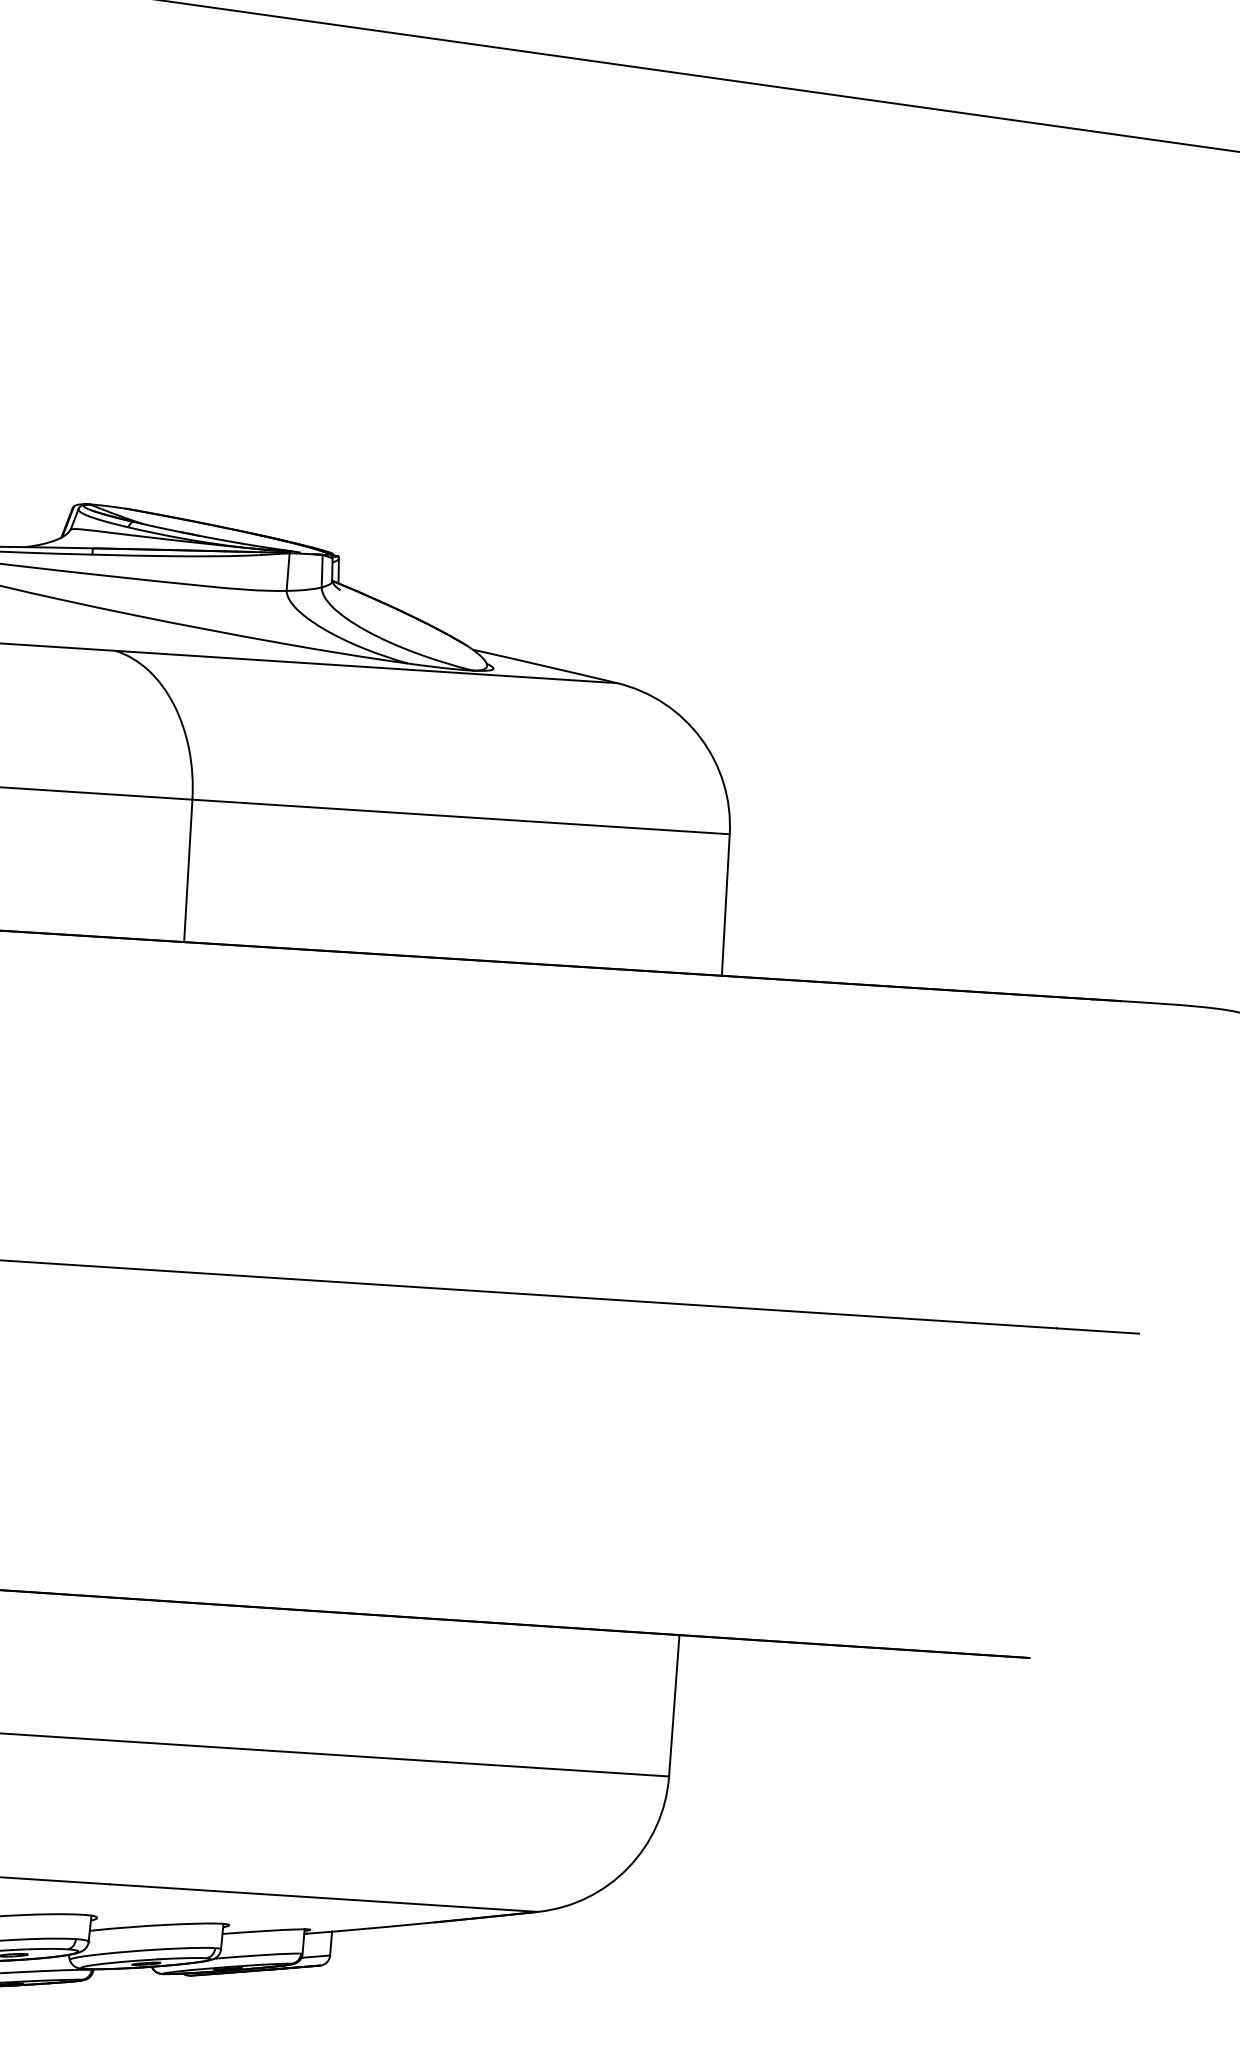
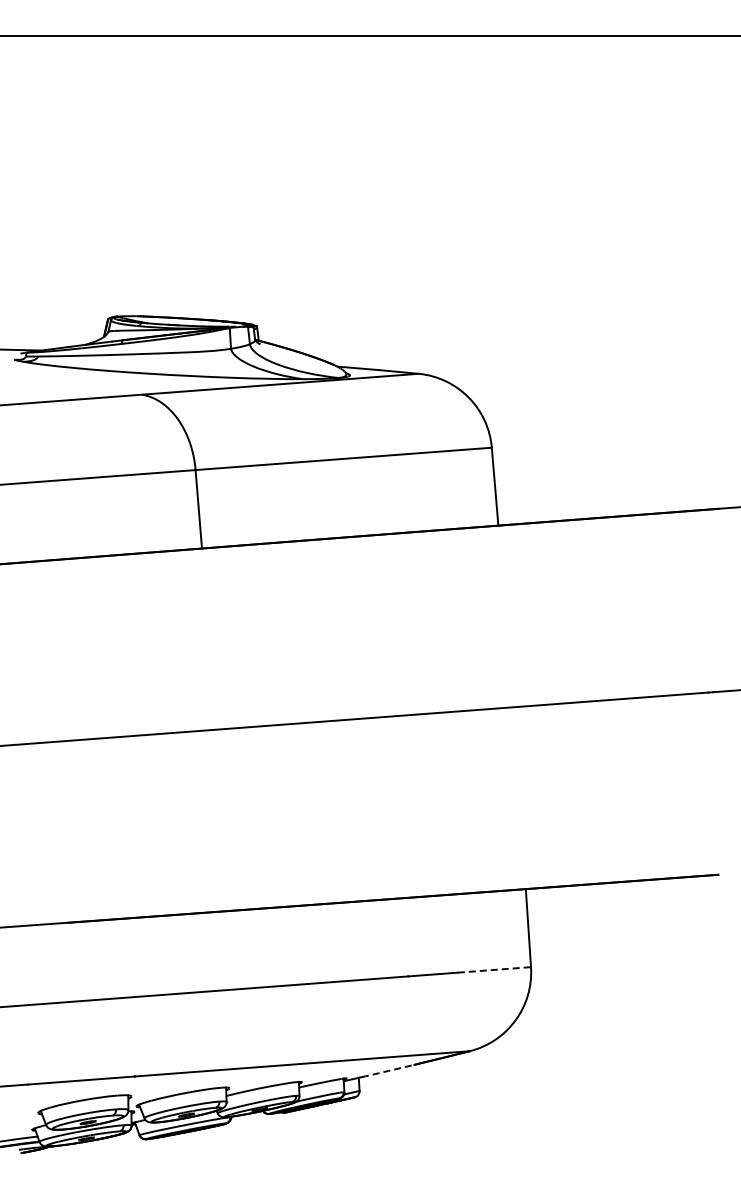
line: (602, 1771) -> (494, 969), solid -> dashed
arc: (386, 1927) -> (388, 1071), solid -> dashed

